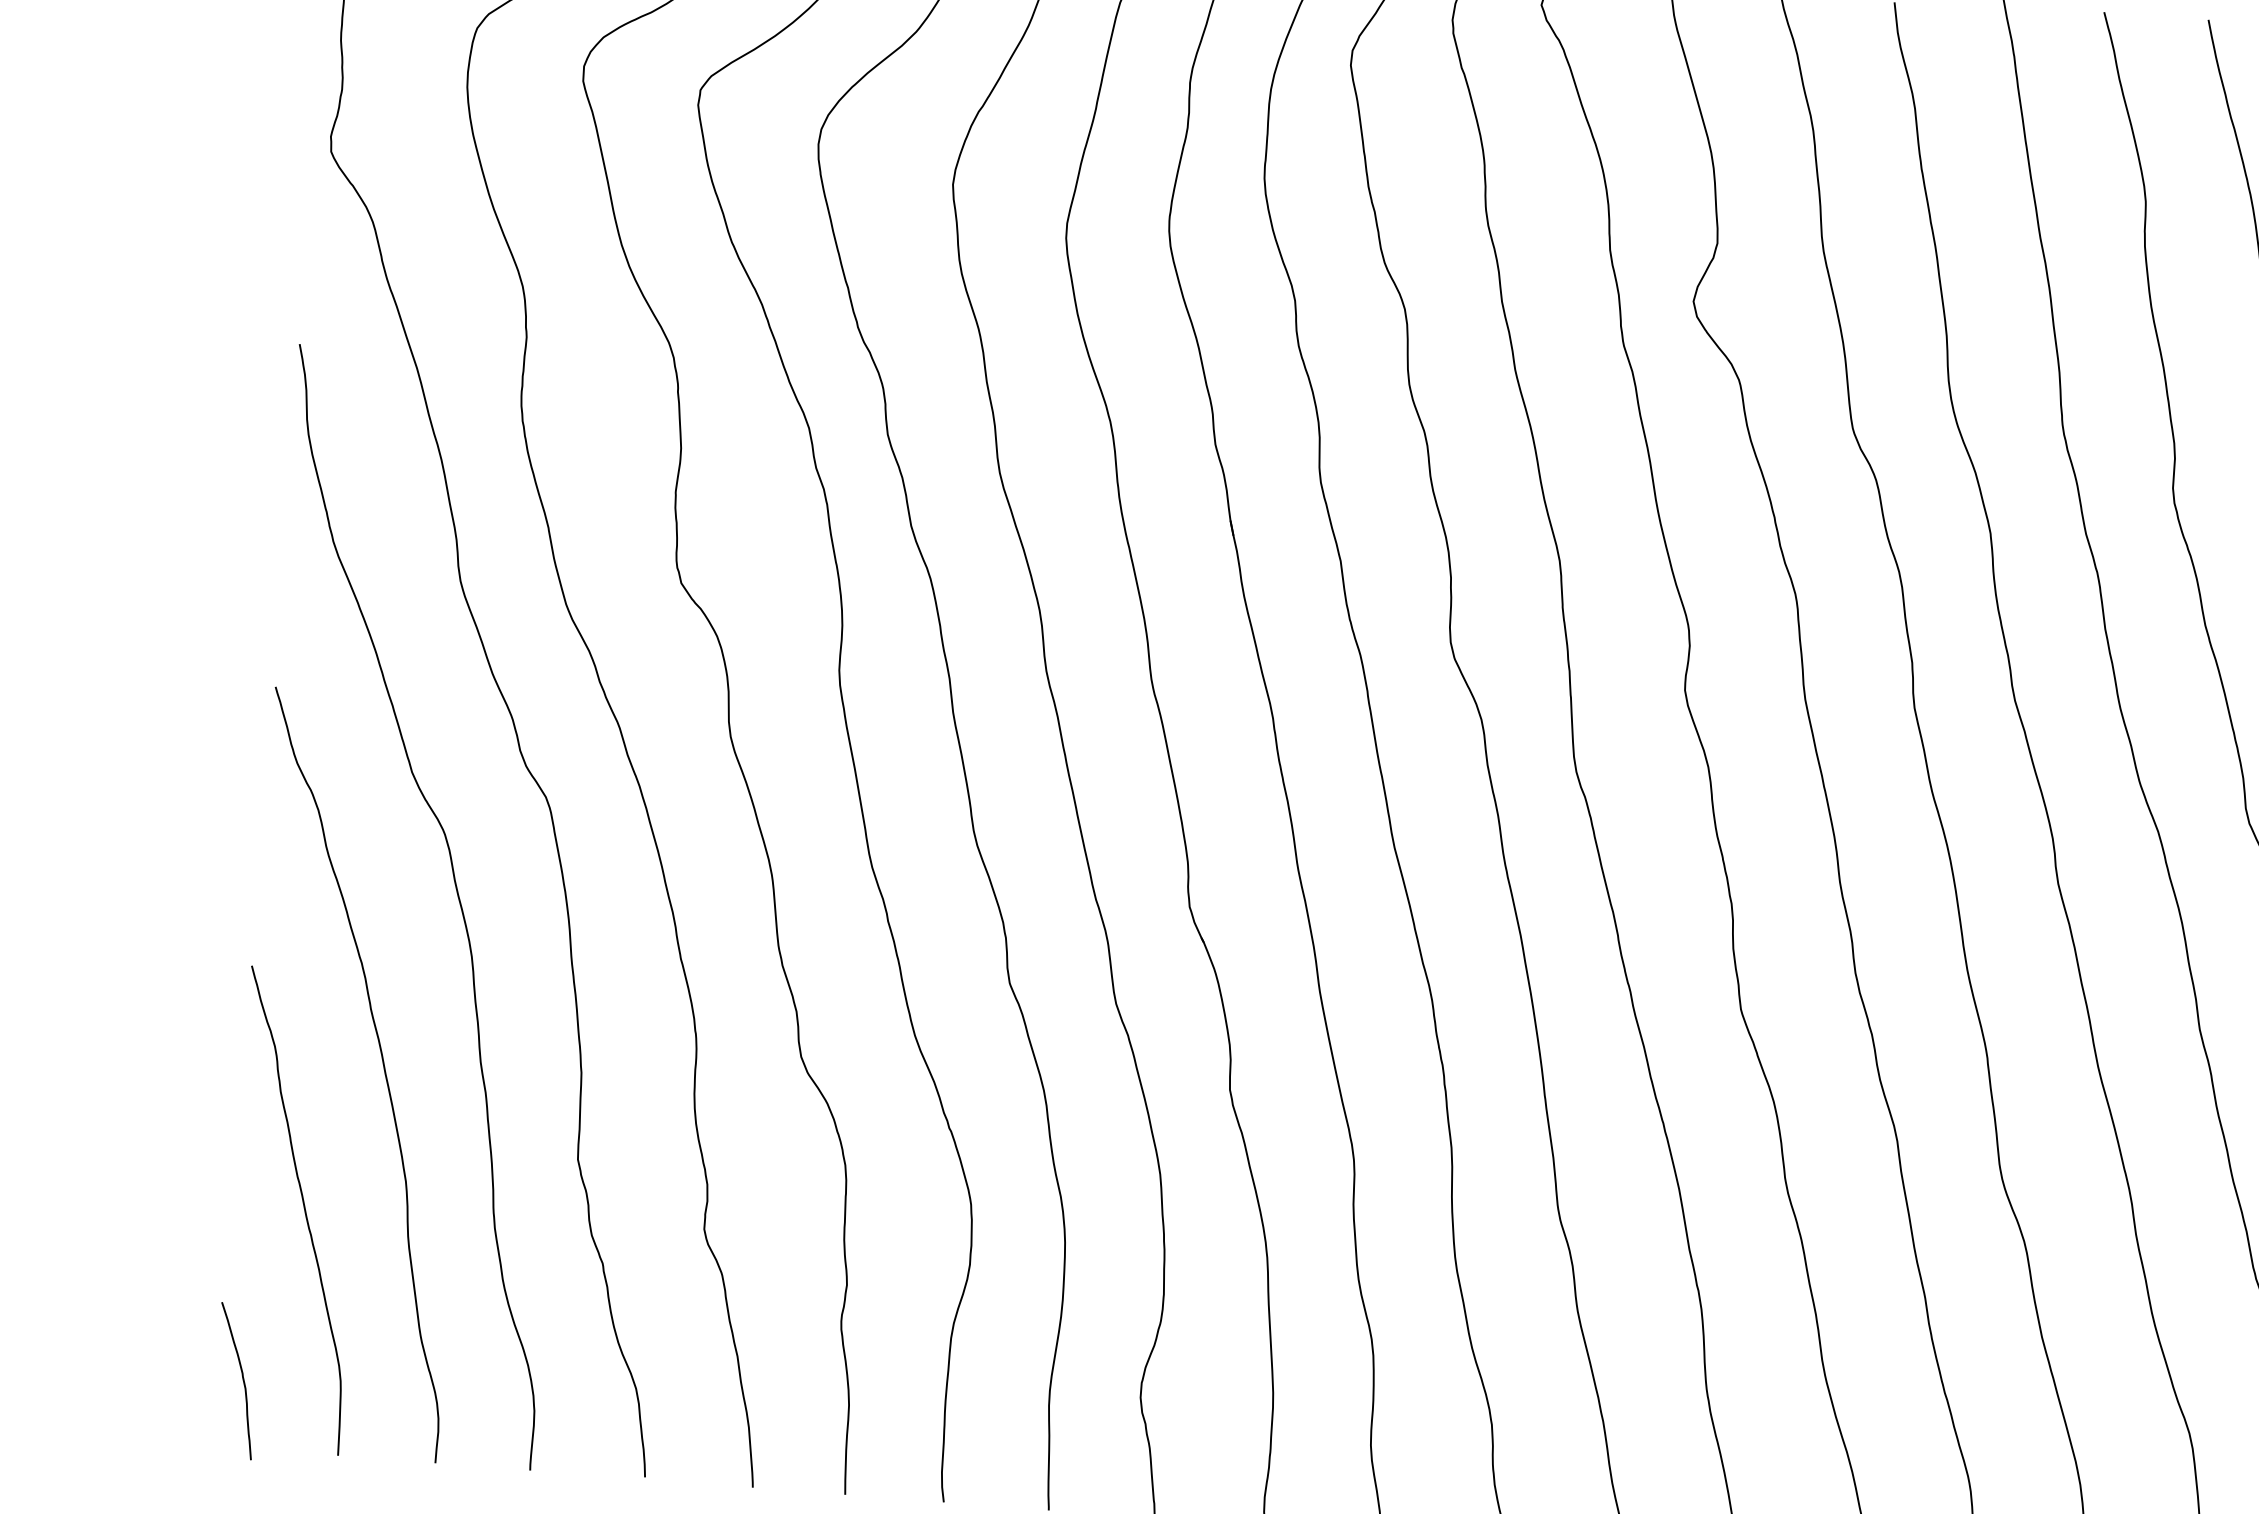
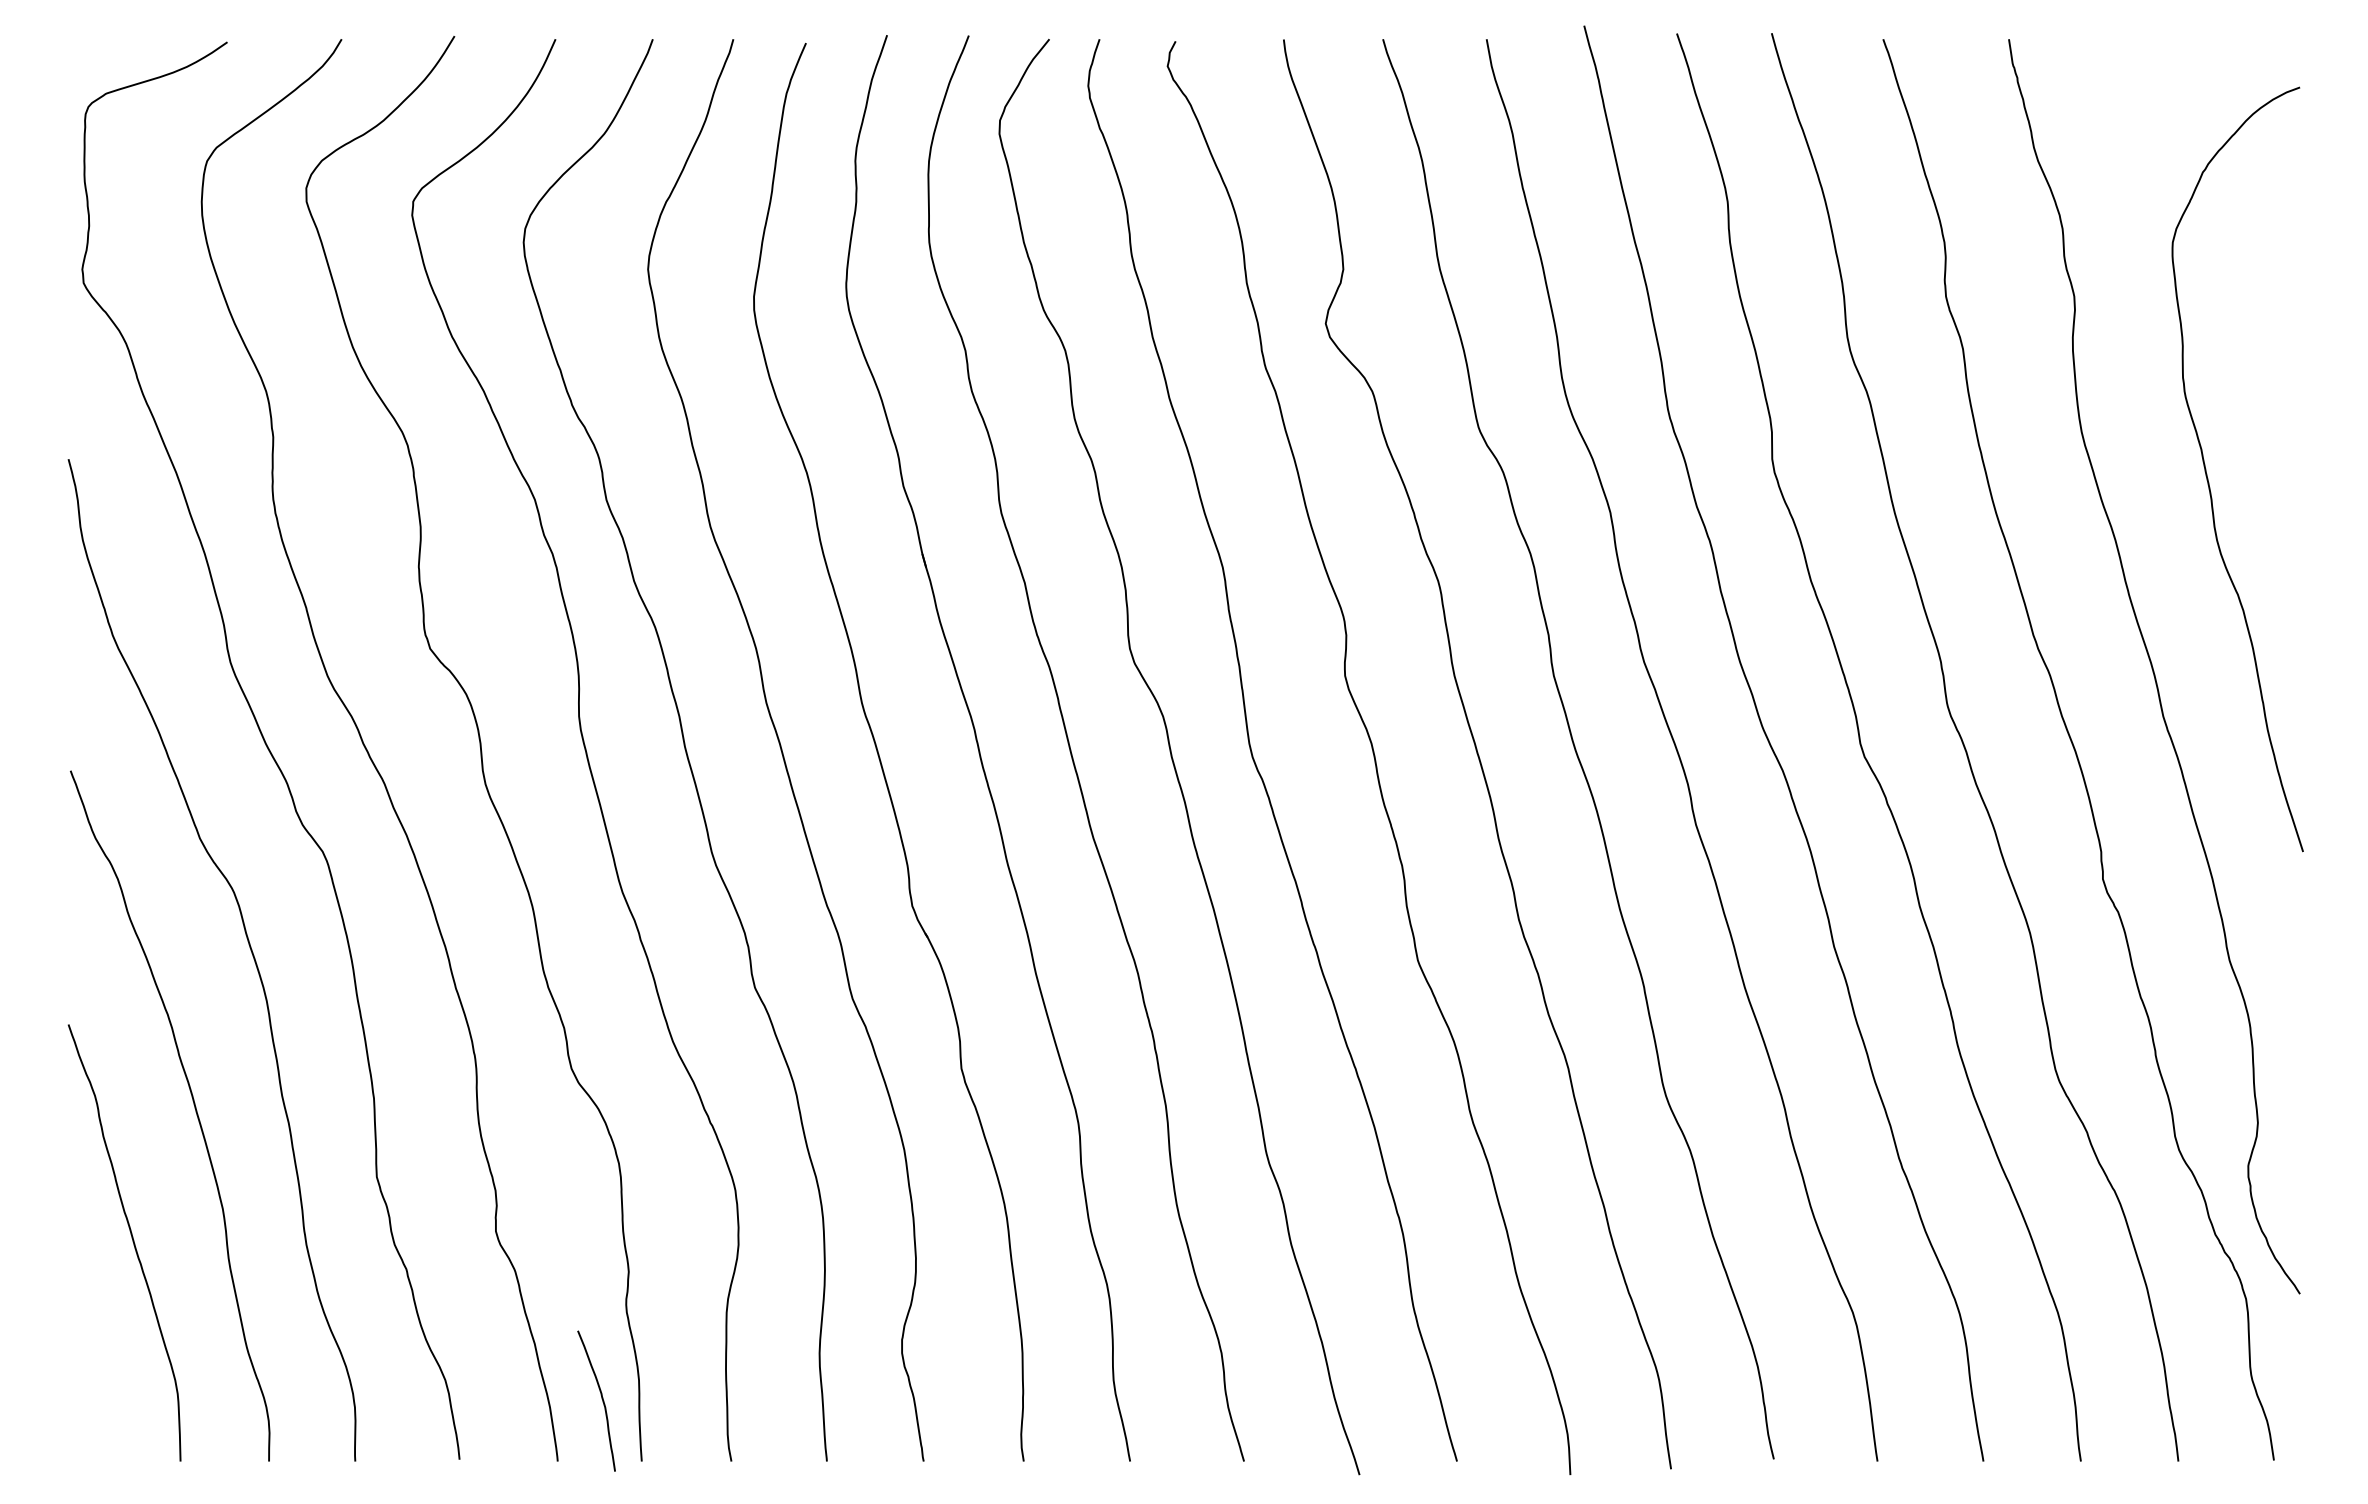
curve: (242, 1379) -> (601, 1399), moved

